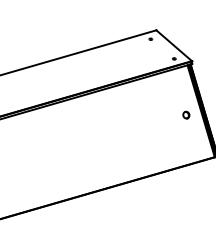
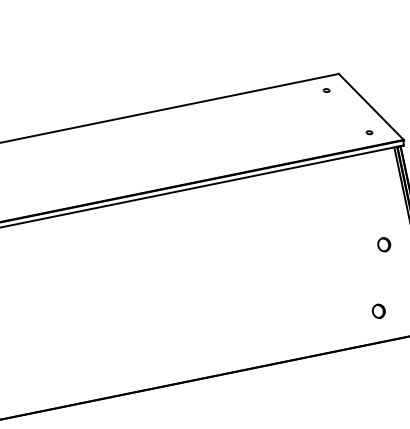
part: (186, 148) -> (379, 310), added

